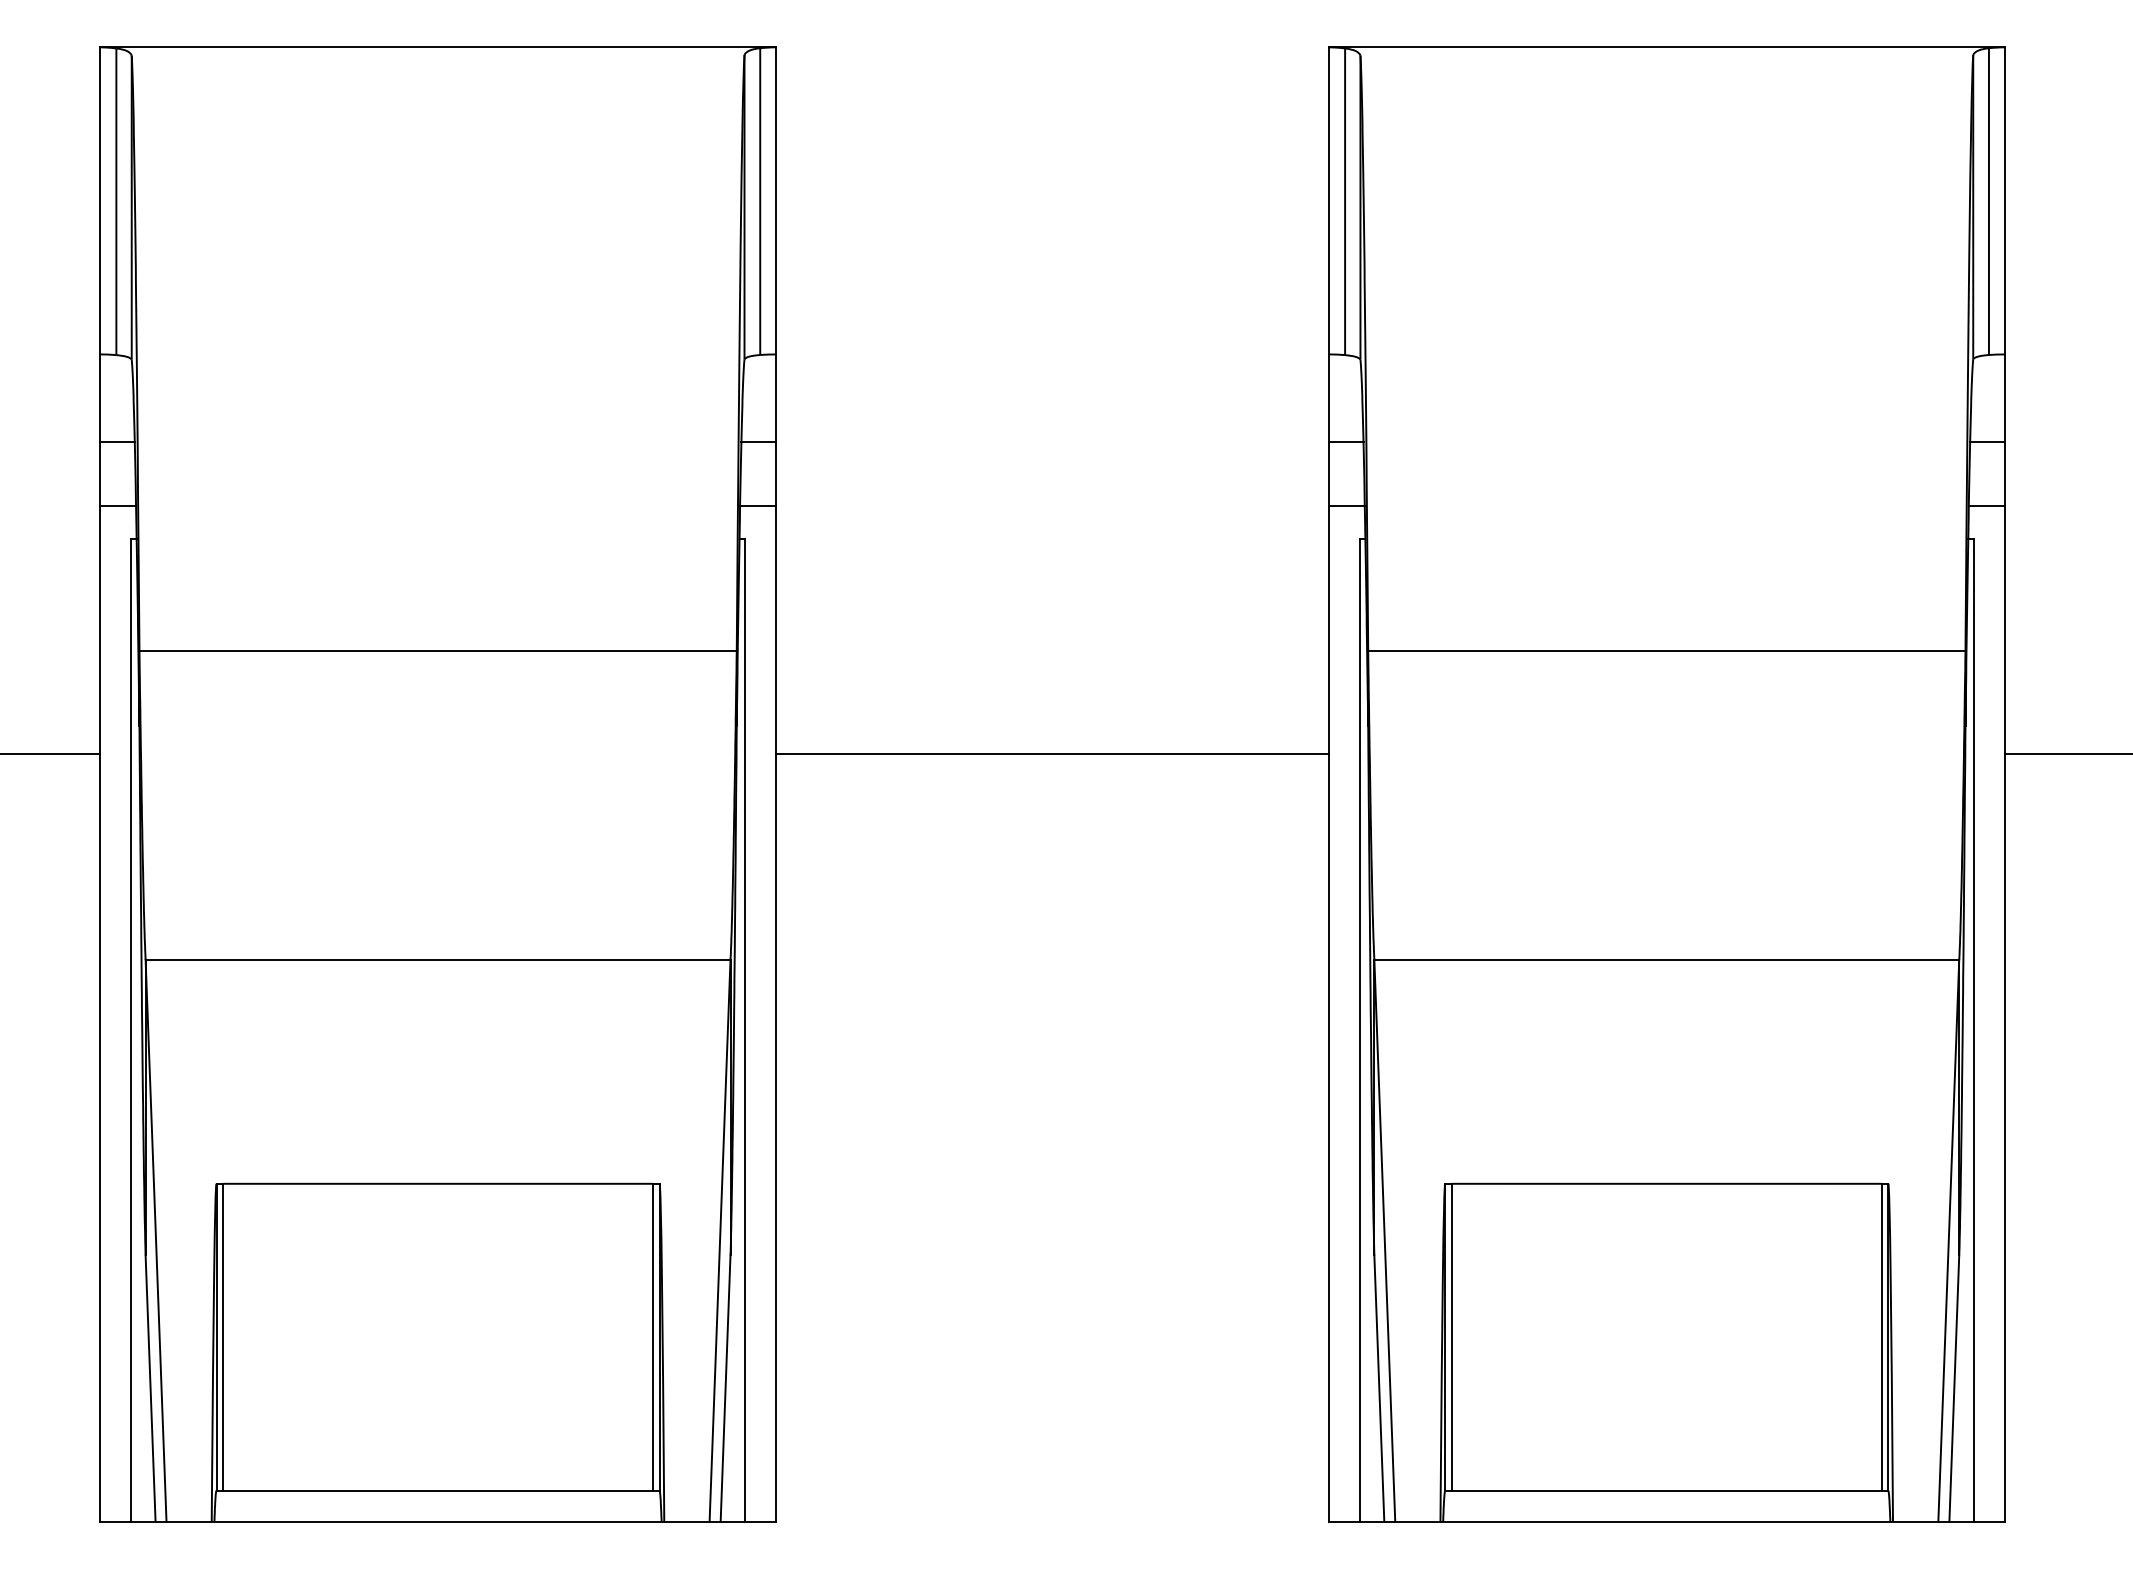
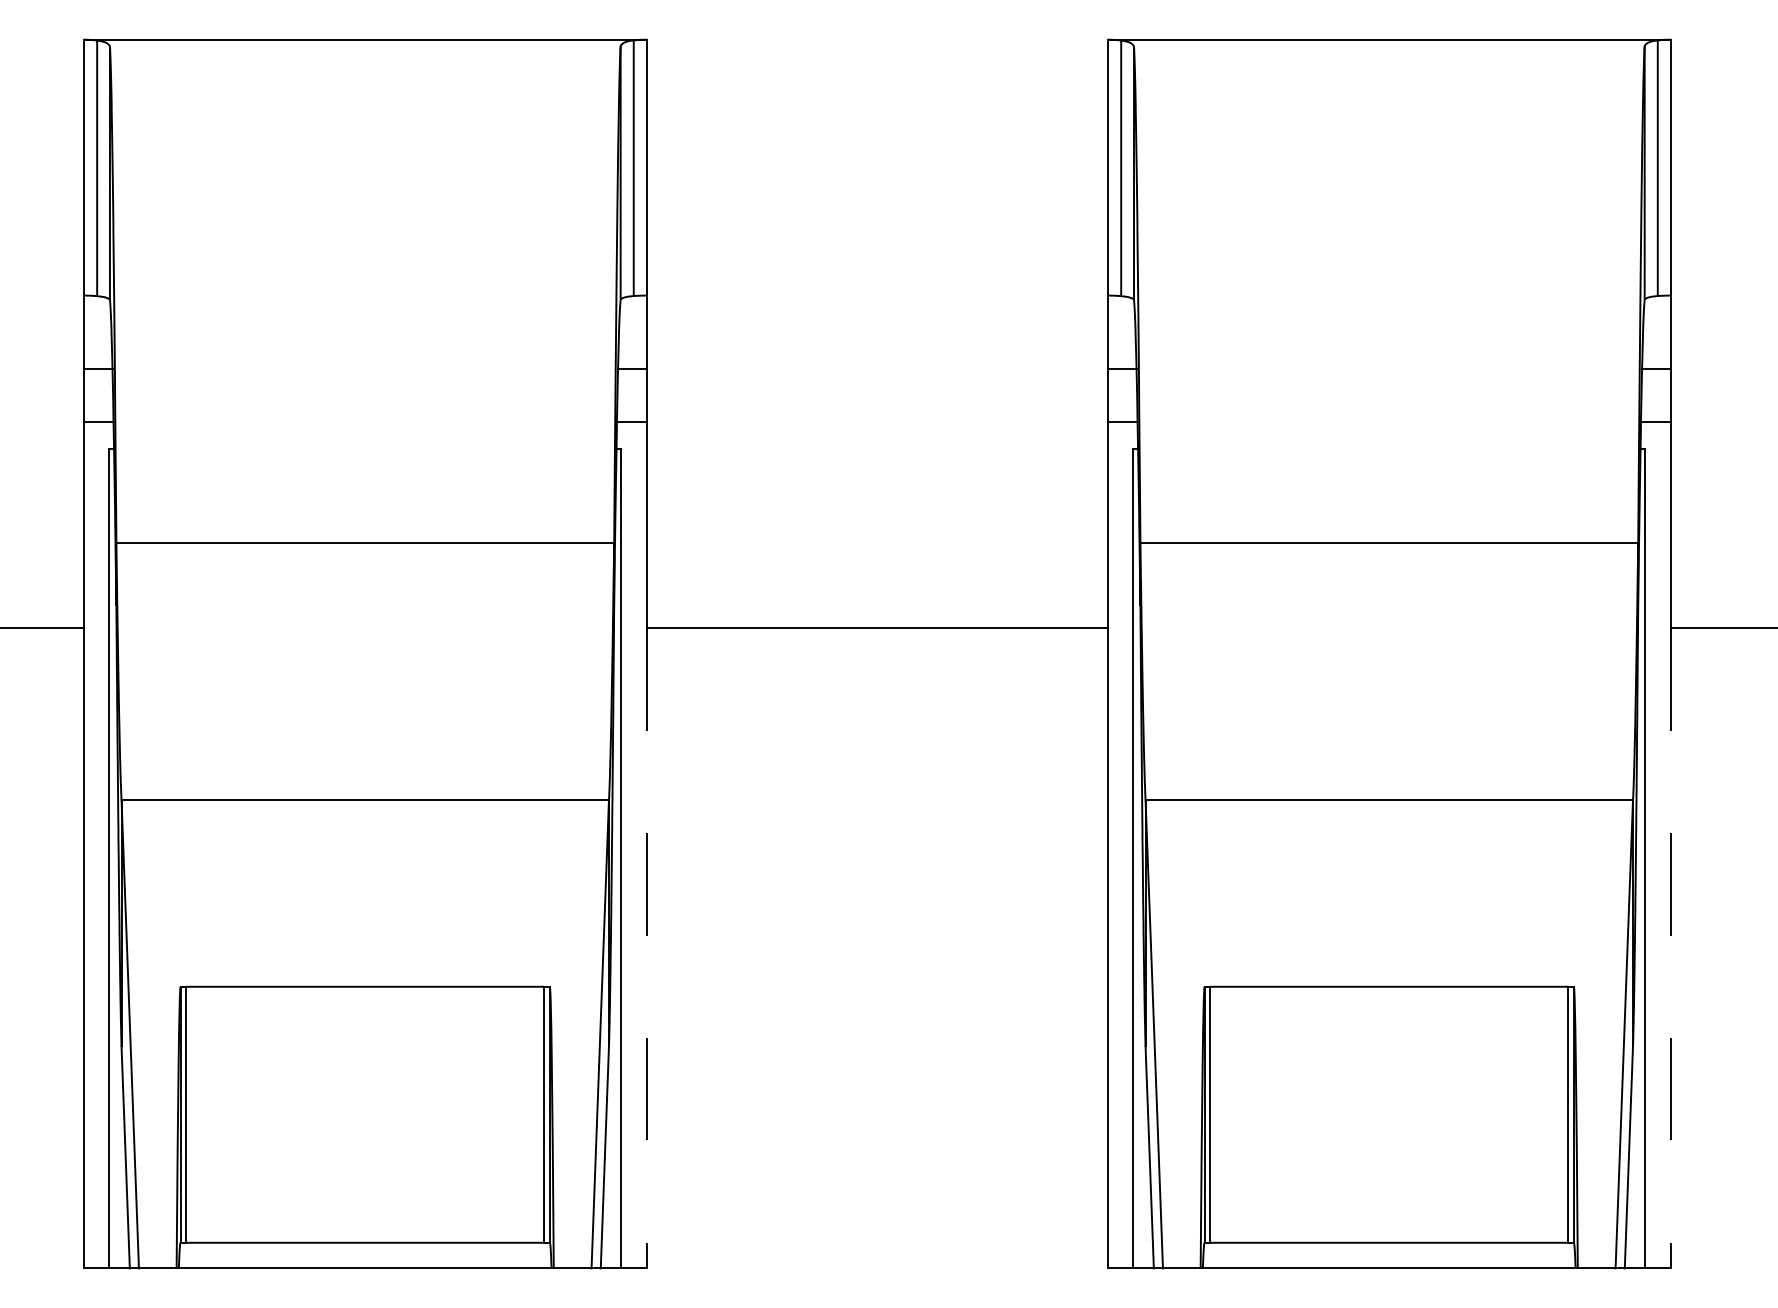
line: (775, 1137) -> (646, 948), solid -> dashed
line: (2004, 1137) -> (1670, 948), solid -> dashed

